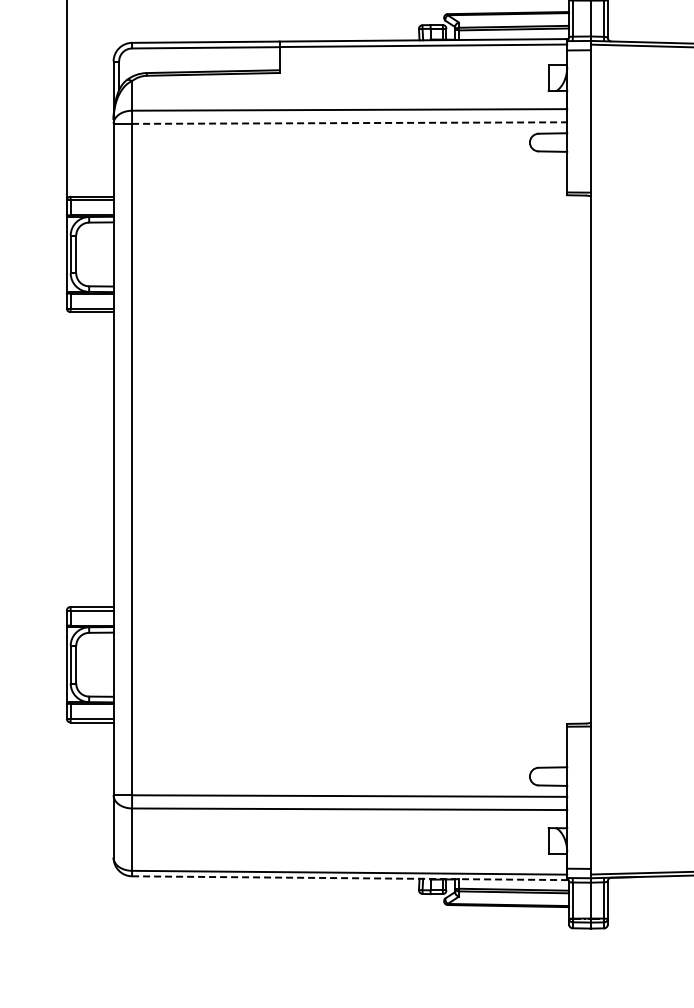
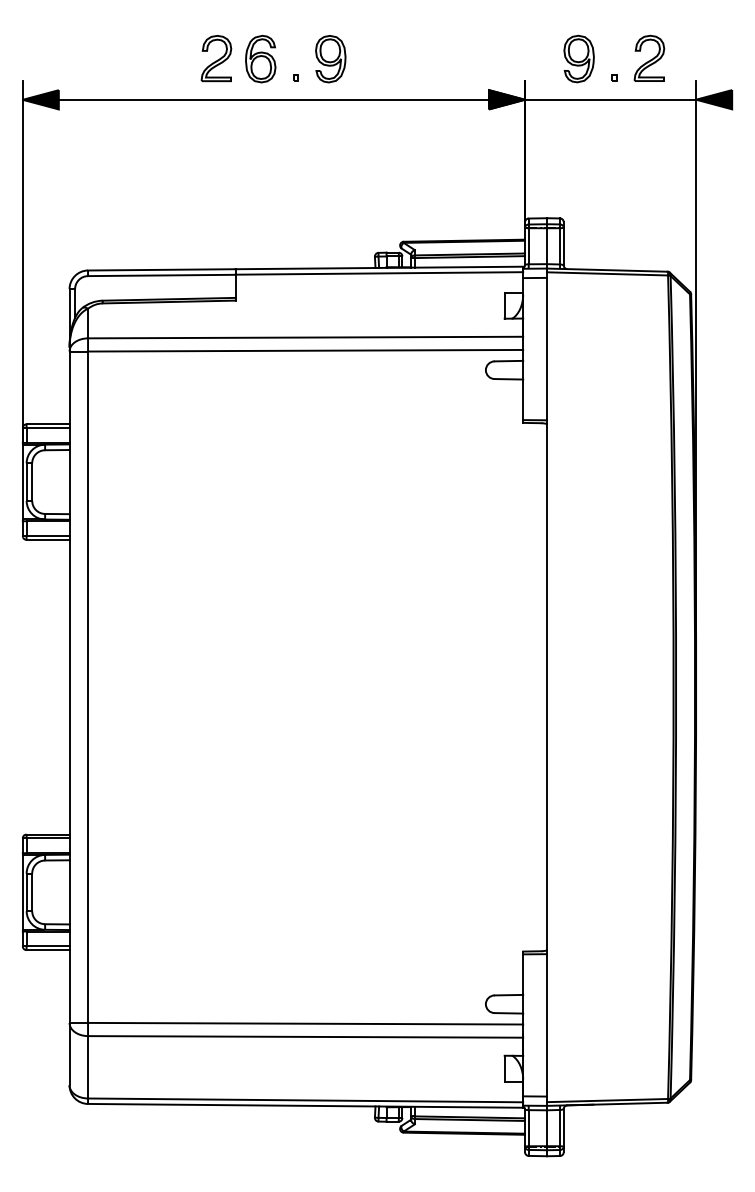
line: (349, 122) -> (305, 350), dashed -> solid
line: (349, 877) -> (305, 1105), dashed -> solid

